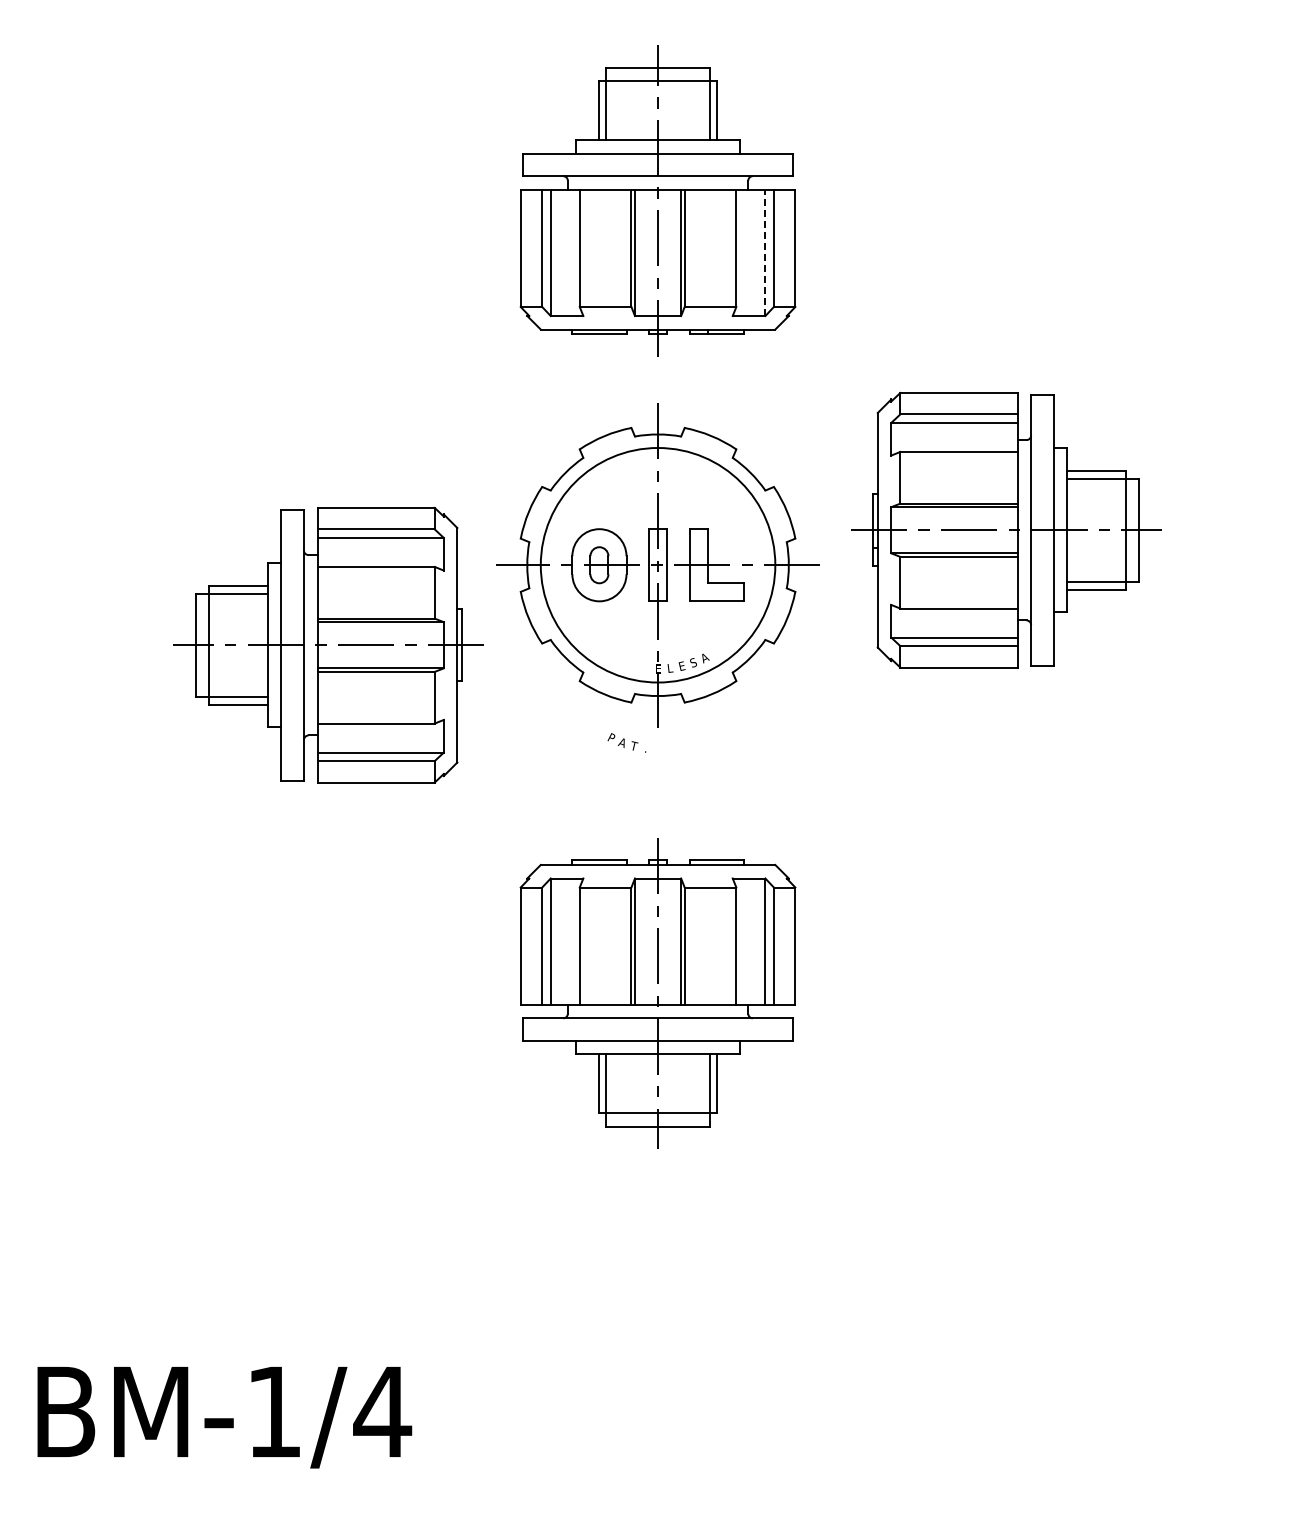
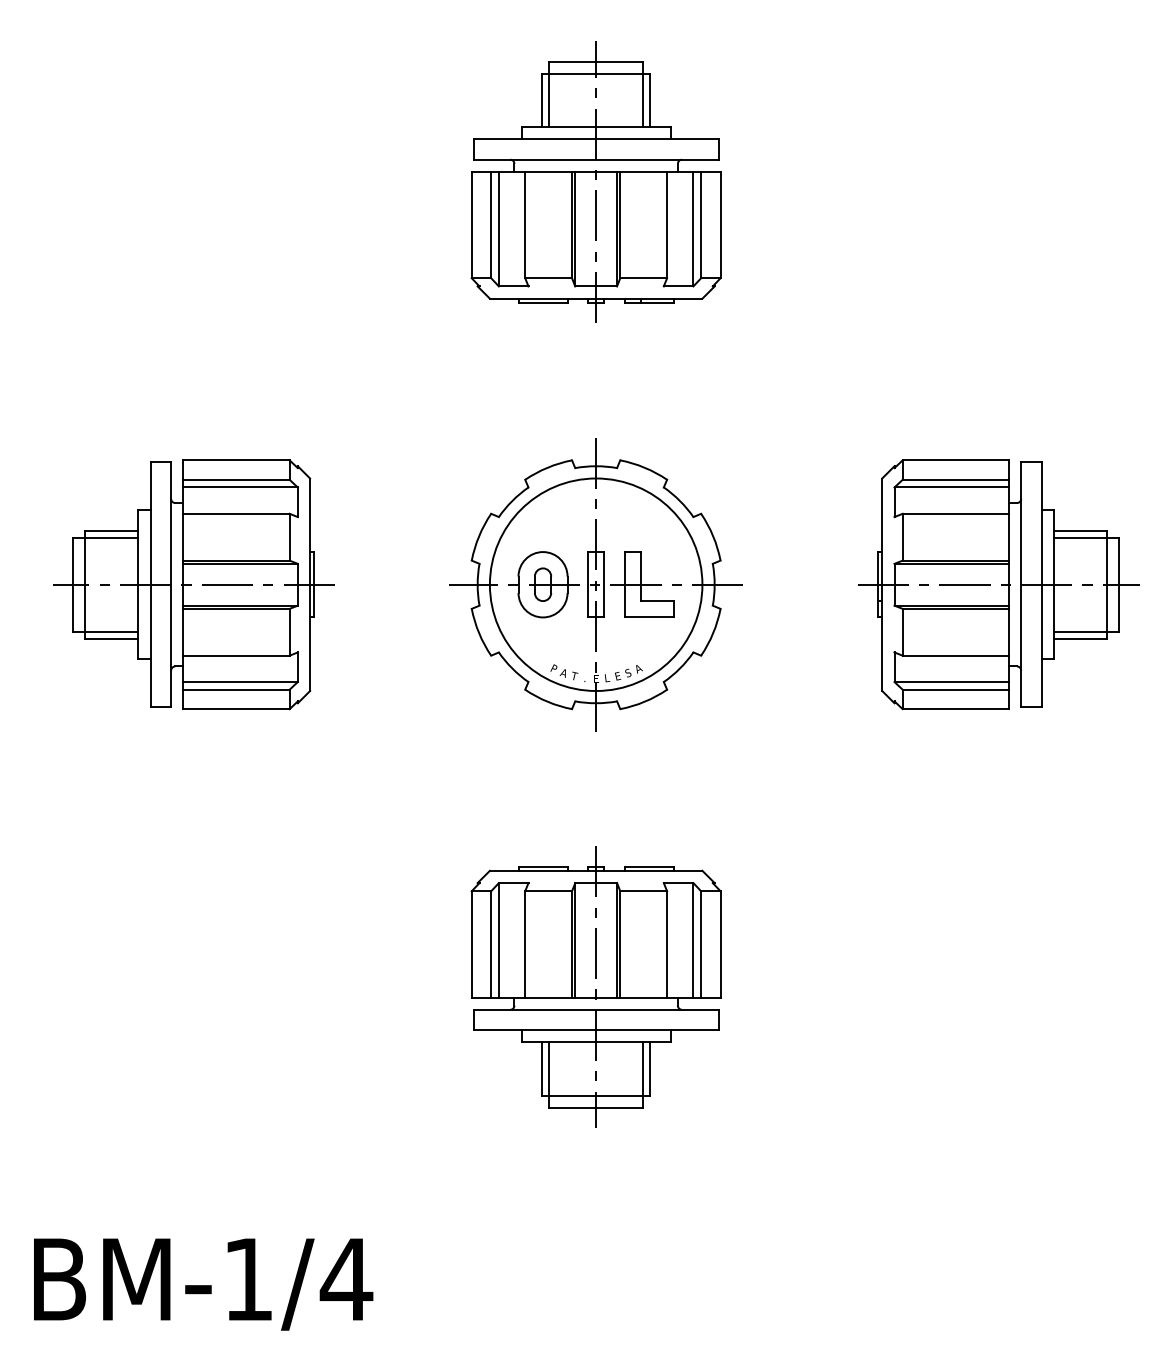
line: (765, 252) -> (693, 228), dashed -> solid
part: (1006, 529) -> (998, 584), moved
part: (657, 565) -> (595, 584), moved
part: (328, 644) -> (193, 584), moved
part: (657, 993) -> (595, 987), moved

